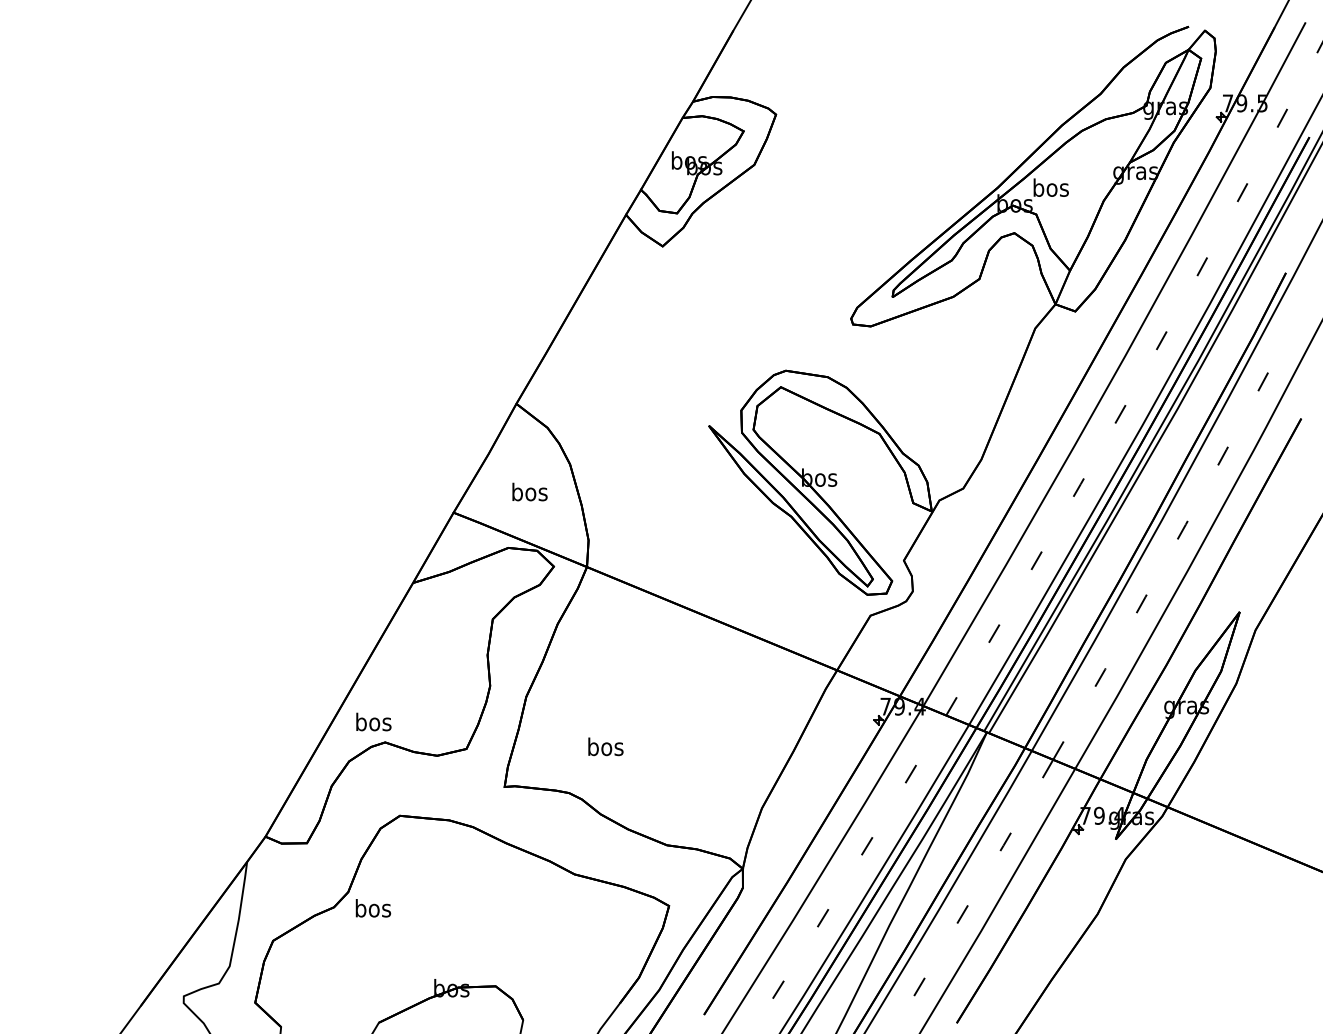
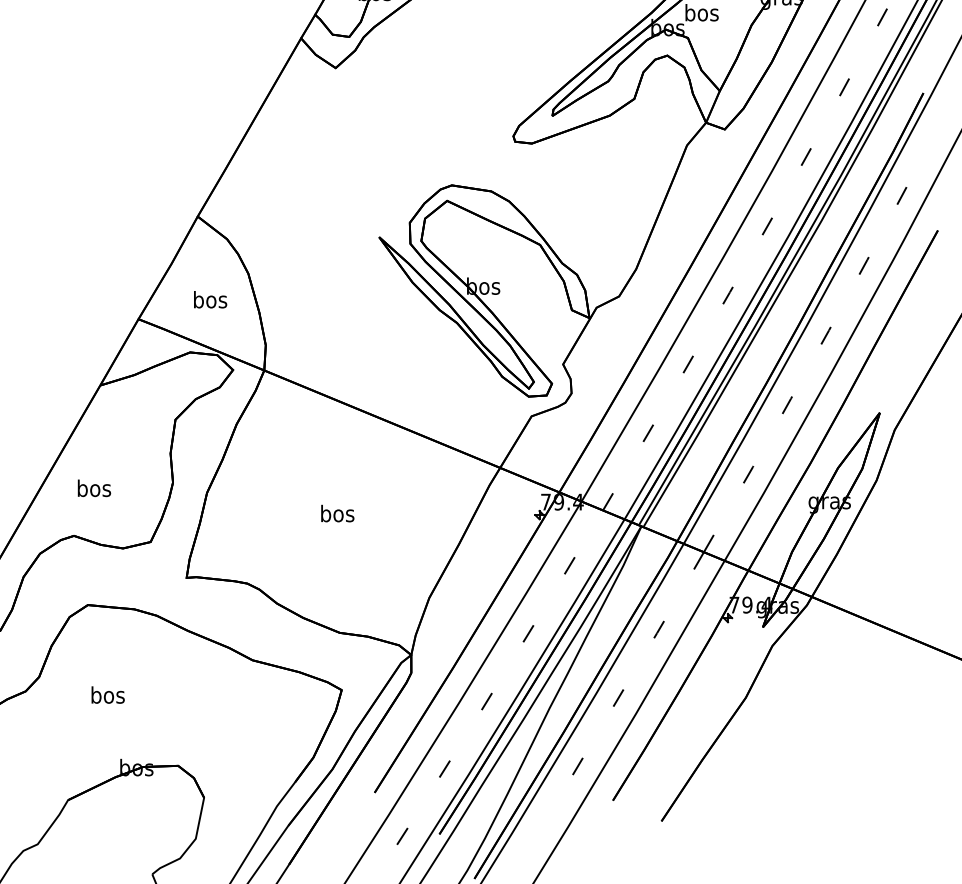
text: (373, 721) -> (94, 487), moved
text: (605, 746) -> (337, 513), moved
text: (373, 908) -> (108, 695), moved

